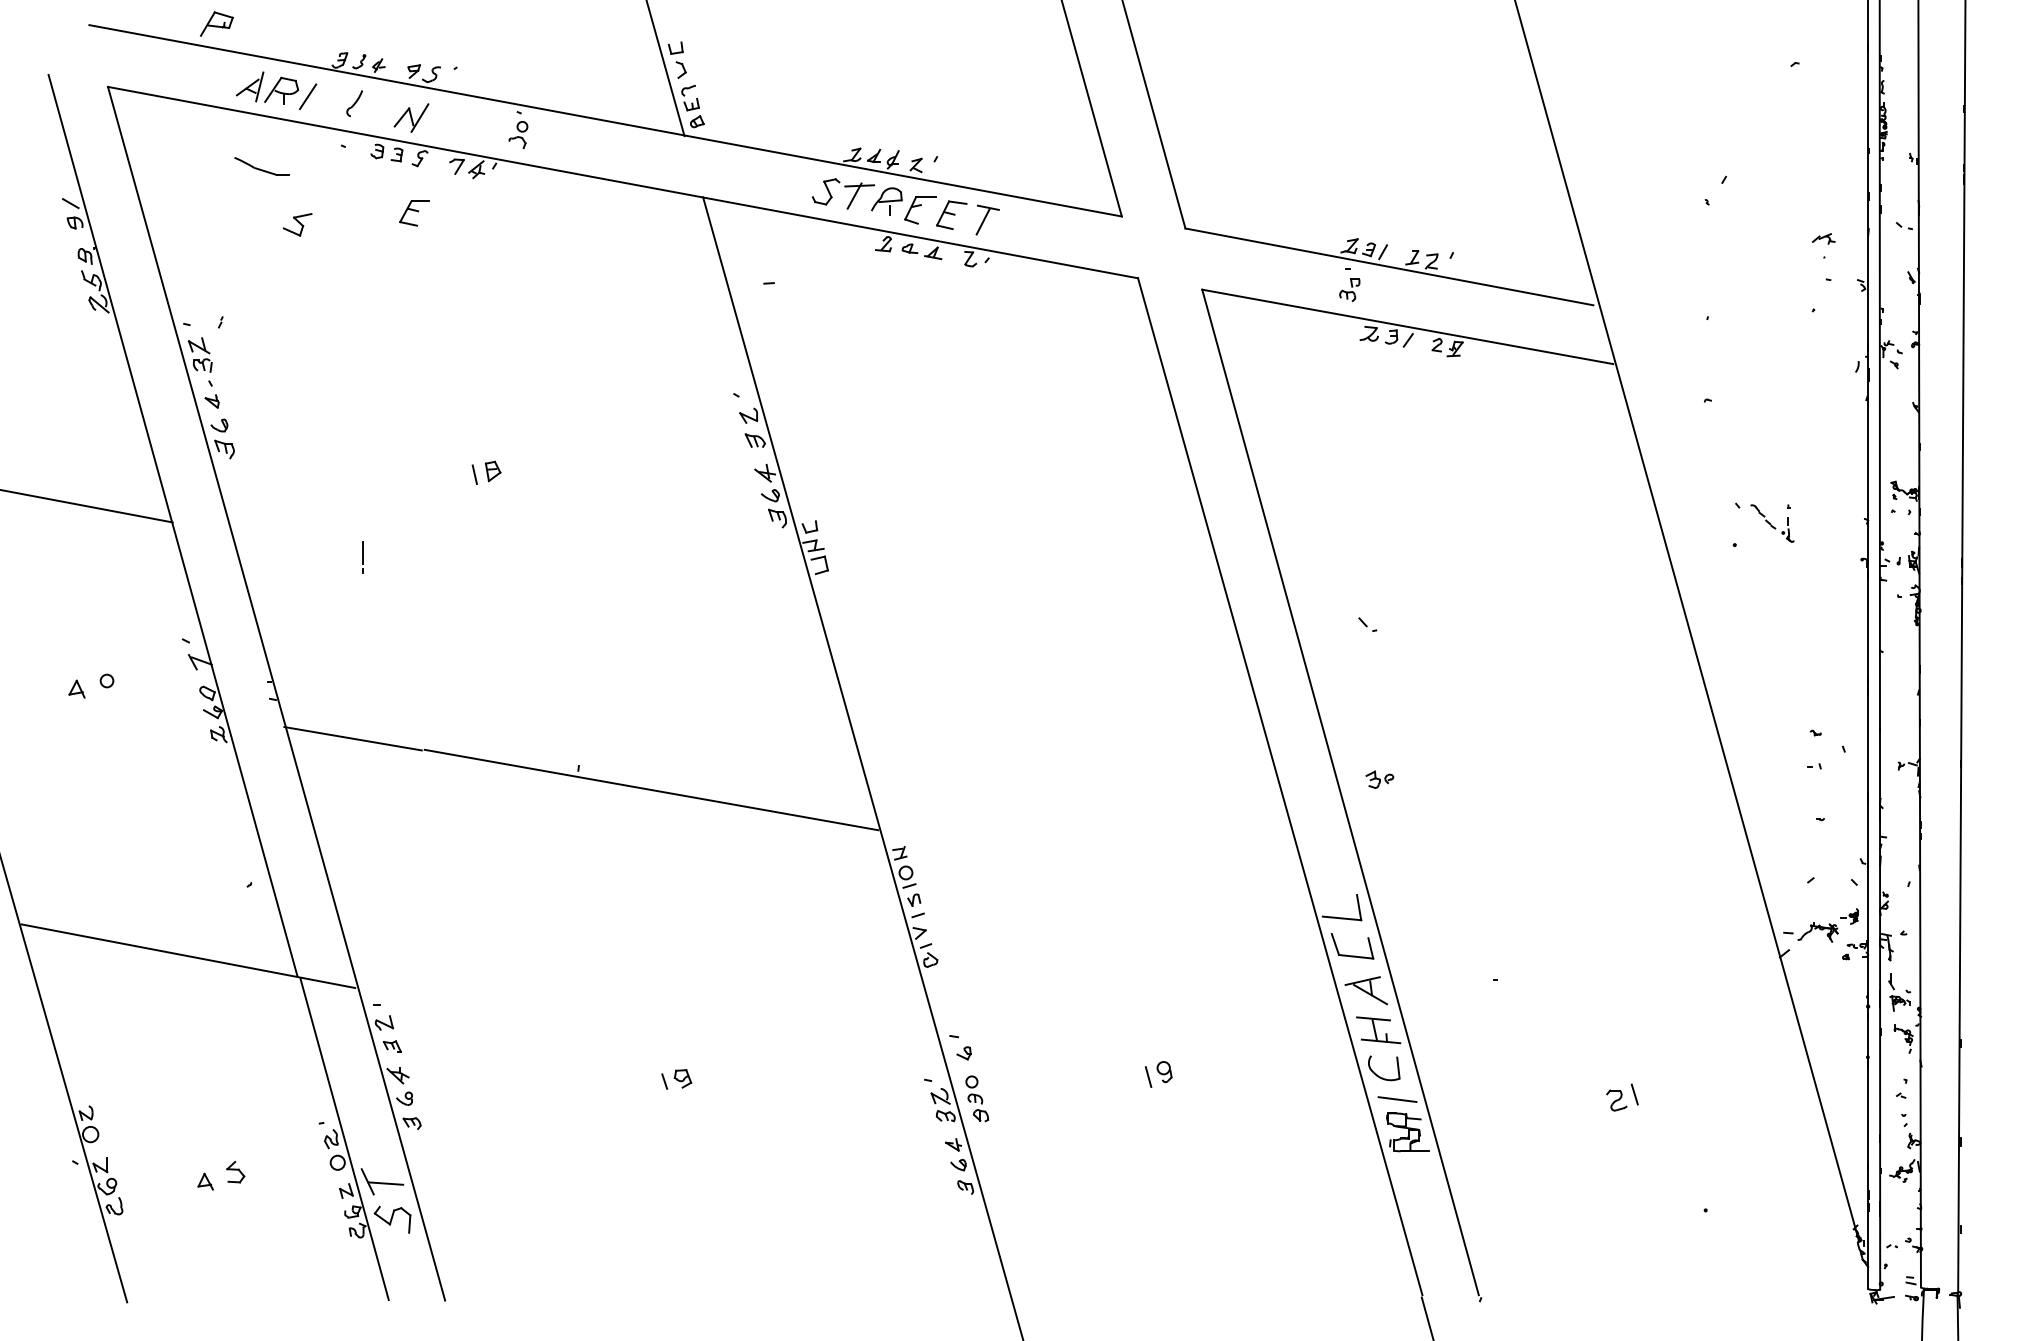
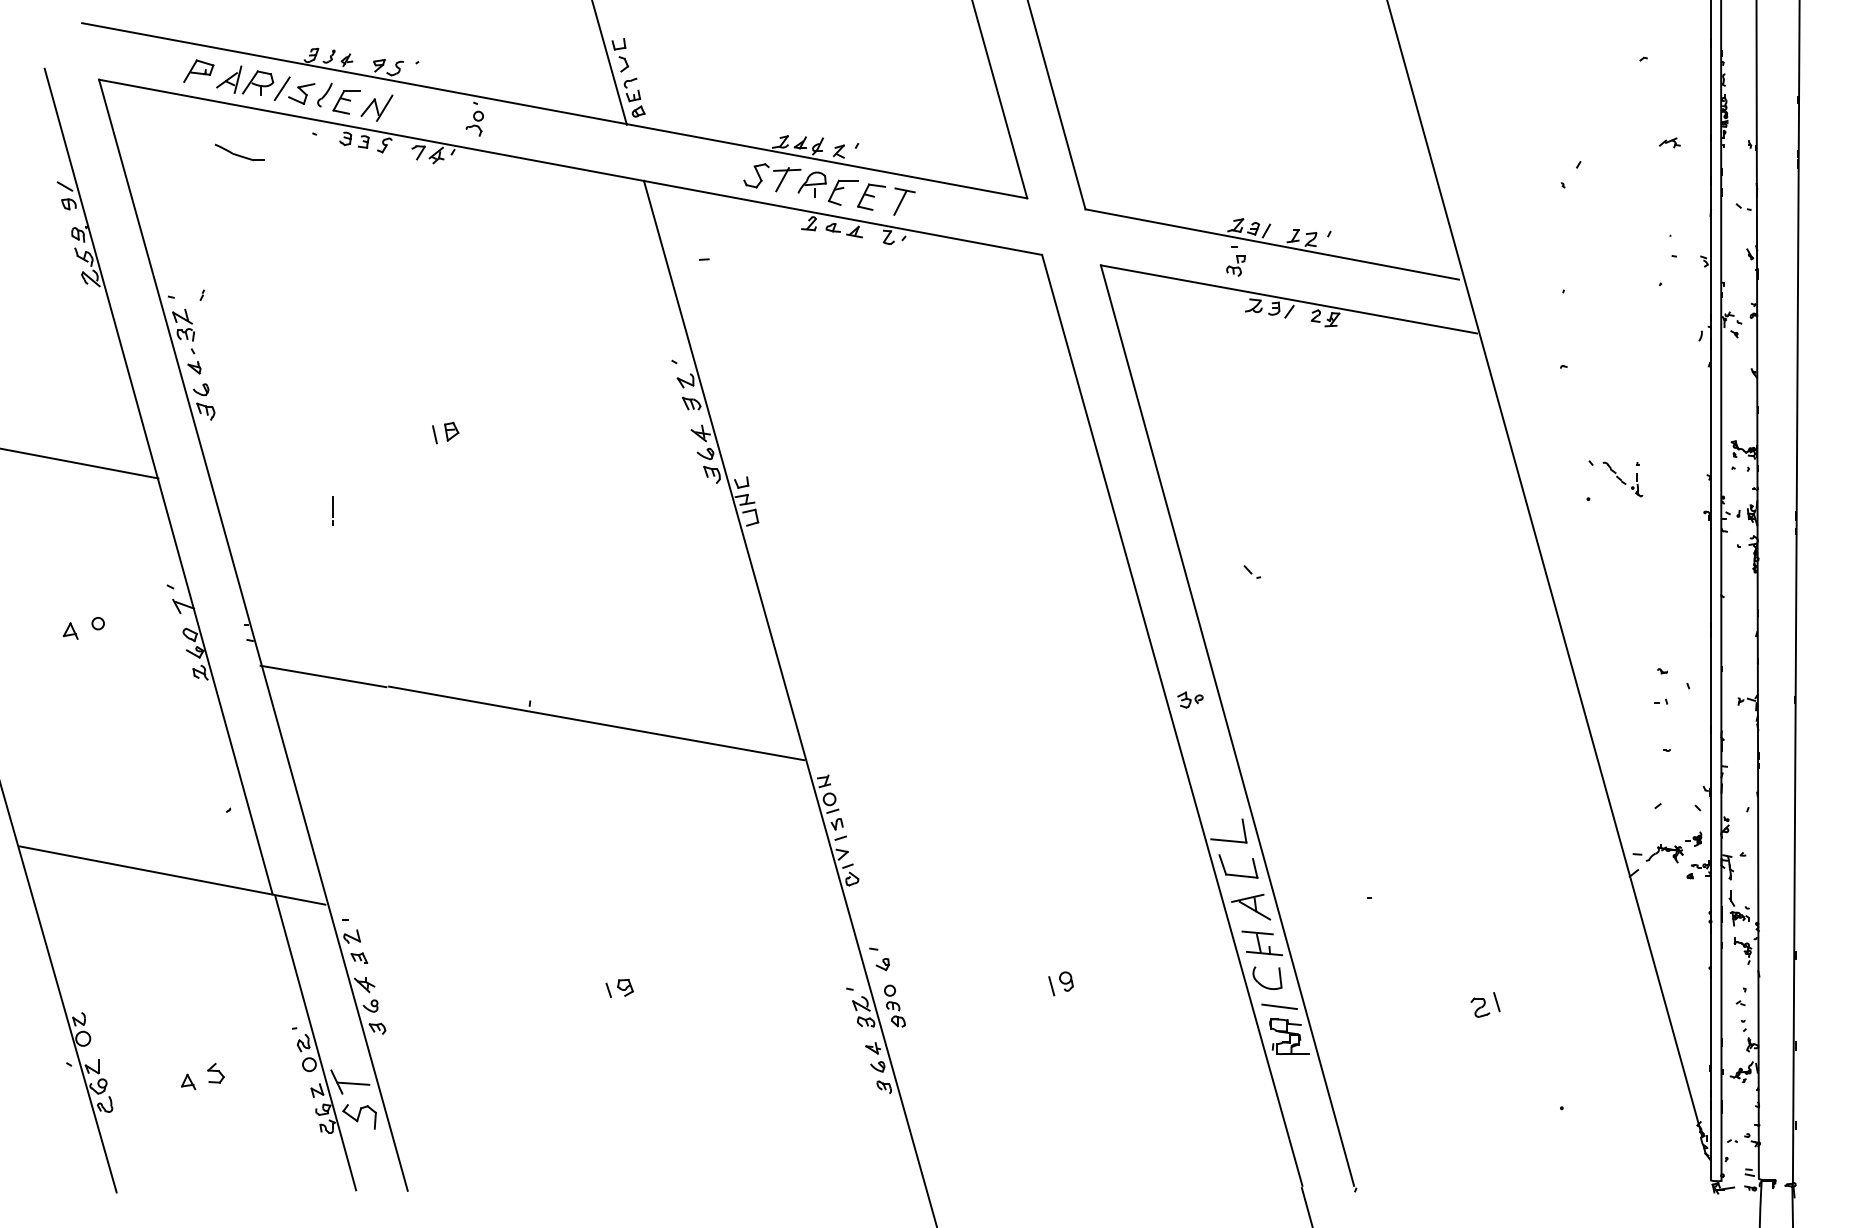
part: (216, 23) -> (198, 70), moved
part: (414, 213) -> (346, 102), moved
part: (297, 224) -> (301, 93), moved
part: (1823, 238) -> (1669, 142), moved
part: (1379, 779) -> (1190, 699), moved

